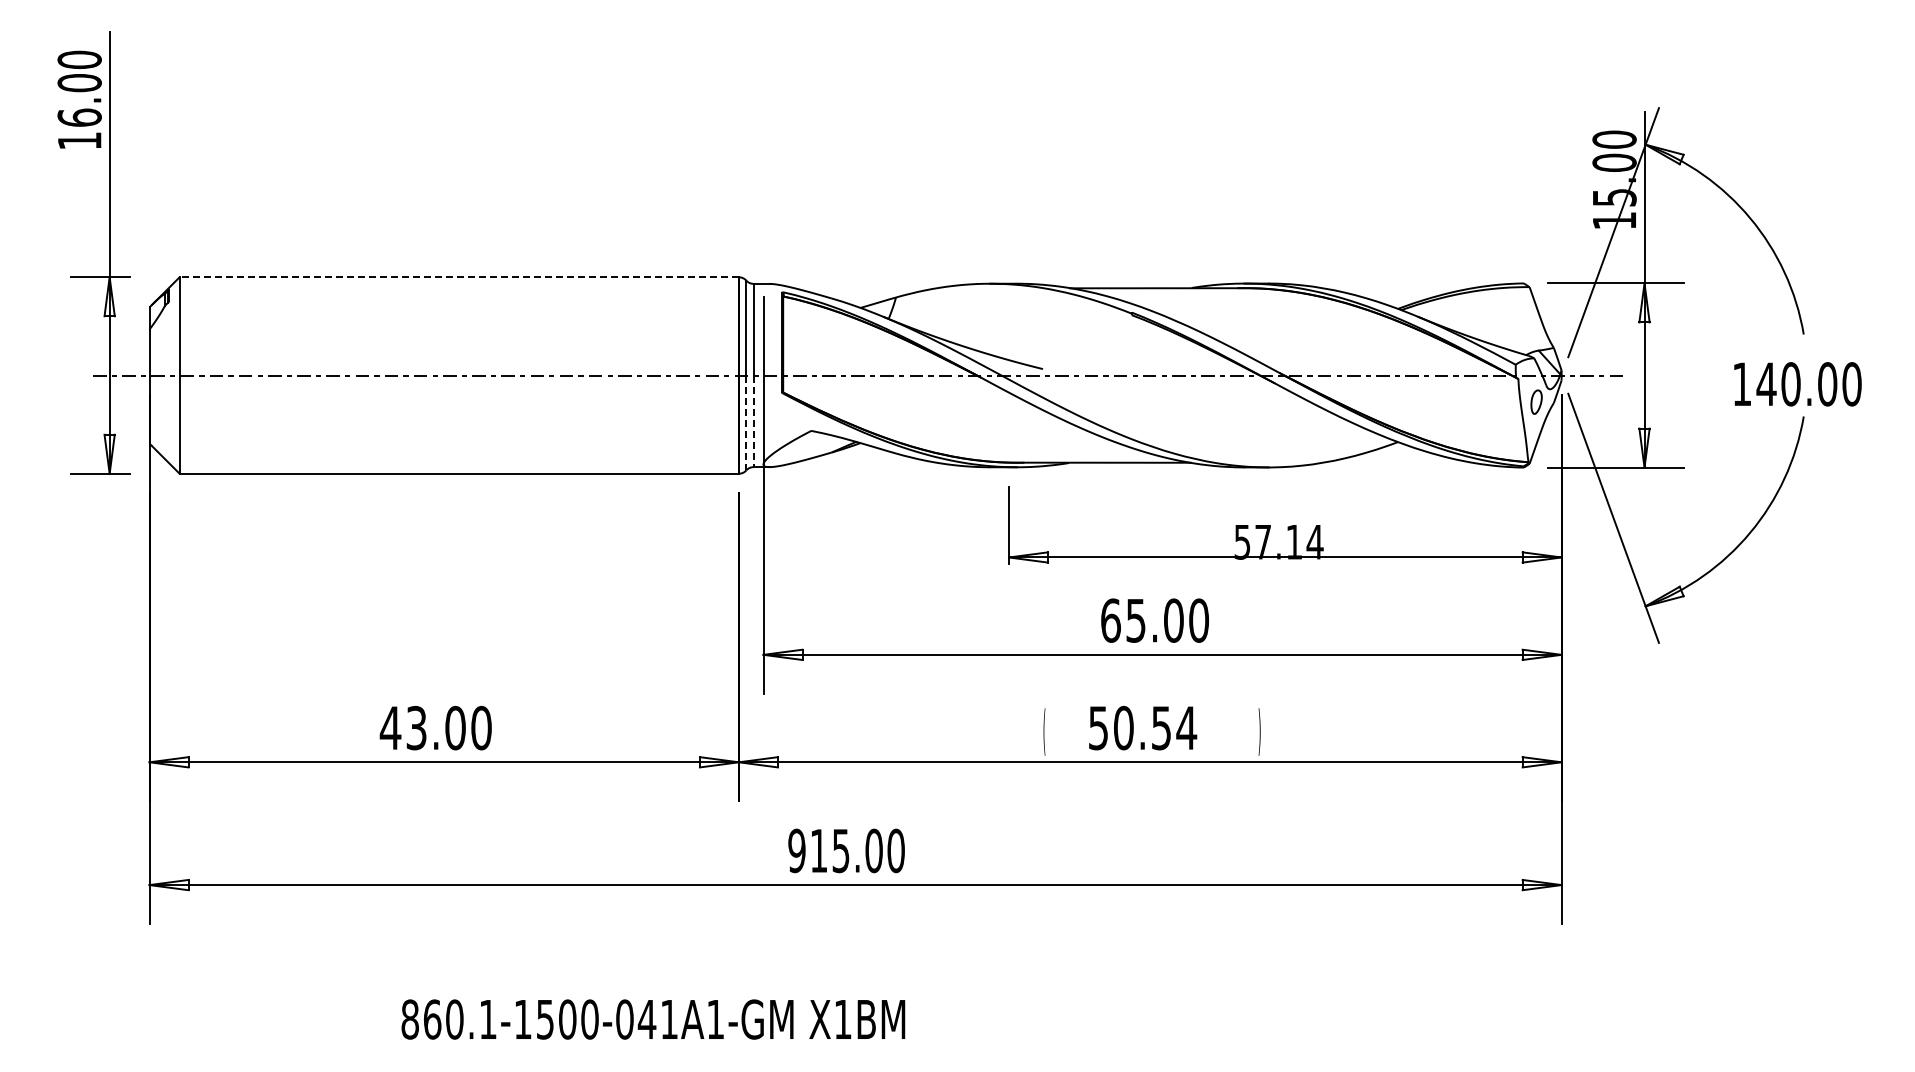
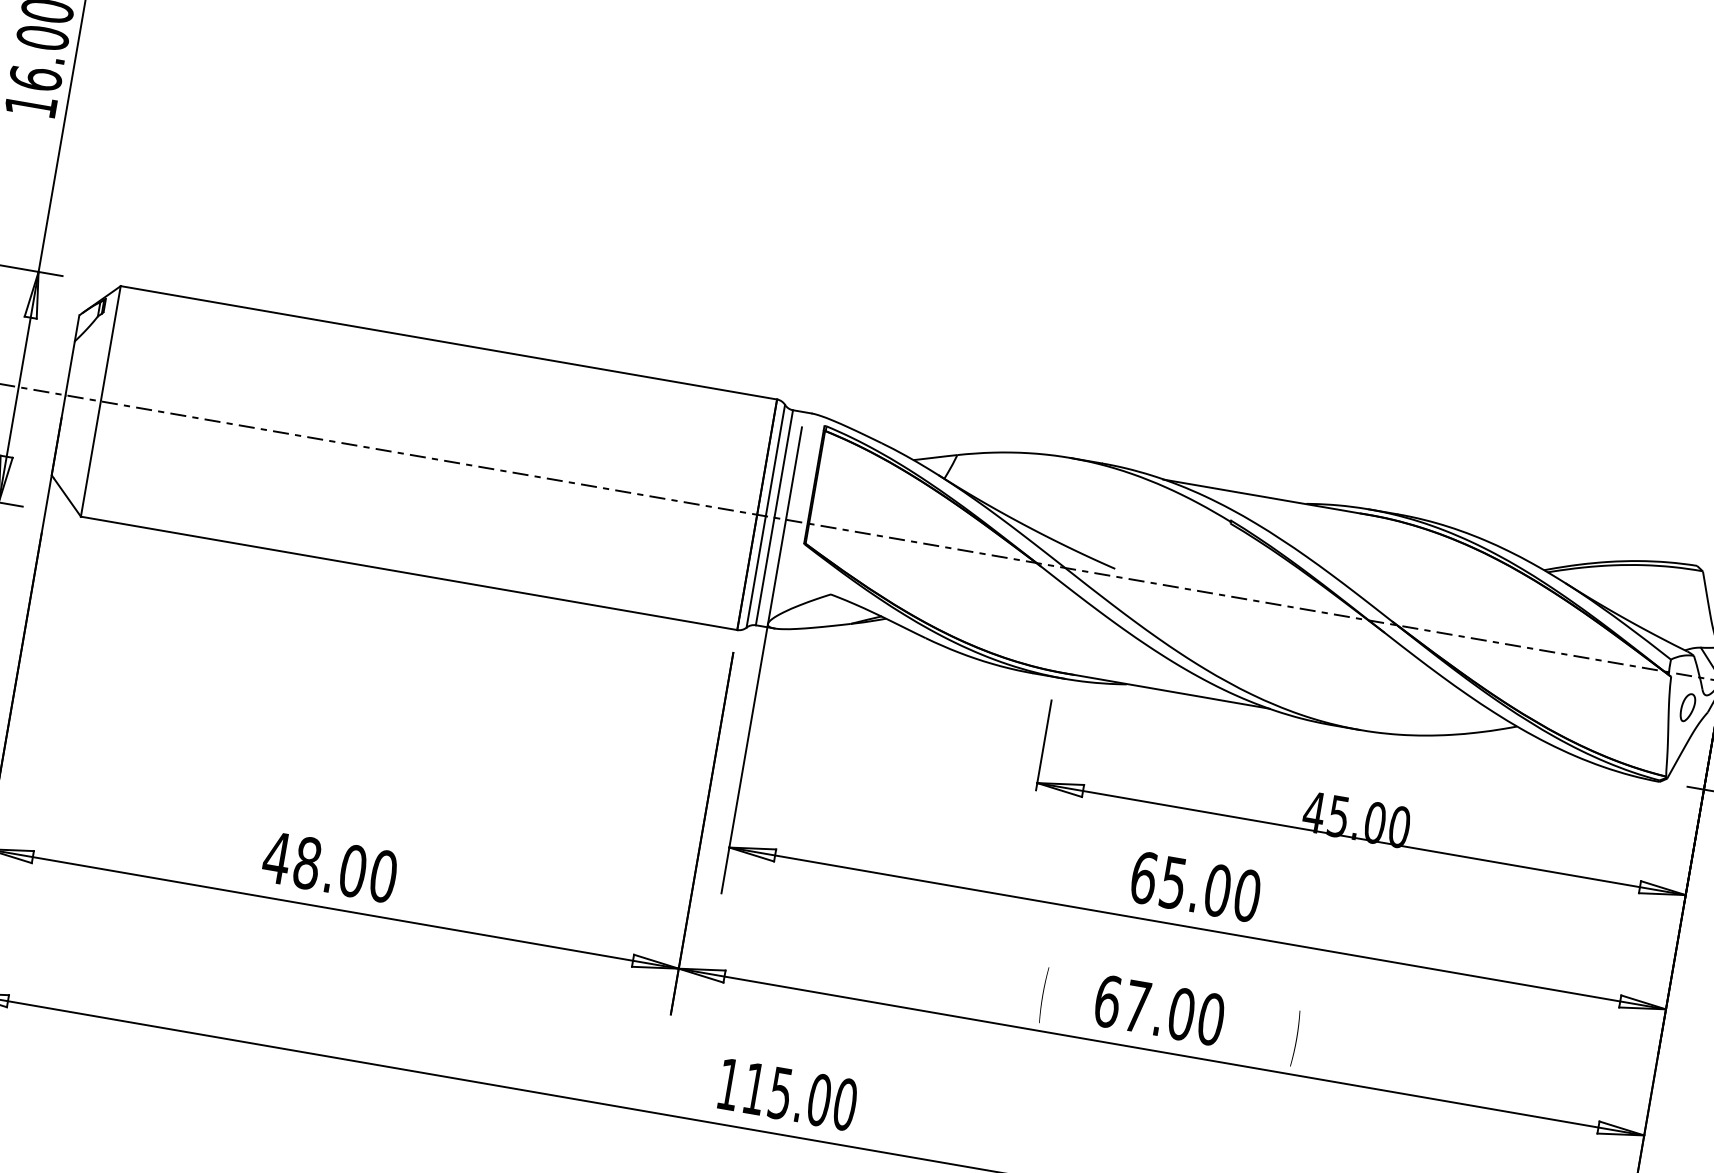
line: (459, 277) -> (449, 343), dashed -> solid
line: (753, 421) -> (764, 571), dashed -> solid
line: (746, 423) -> (756, 572), dashed -> solid
text: (1278, 541) -> (1356, 818), 57.14 -> 45.00
text: (1142, 727) -> (1159, 1009), 50.54 -> 67.00
text: (416, 728) -> (307, 863), 43.00 -> 48.00
text: (796, 850) -> (728, 1083), 915.00 -> 115.00

